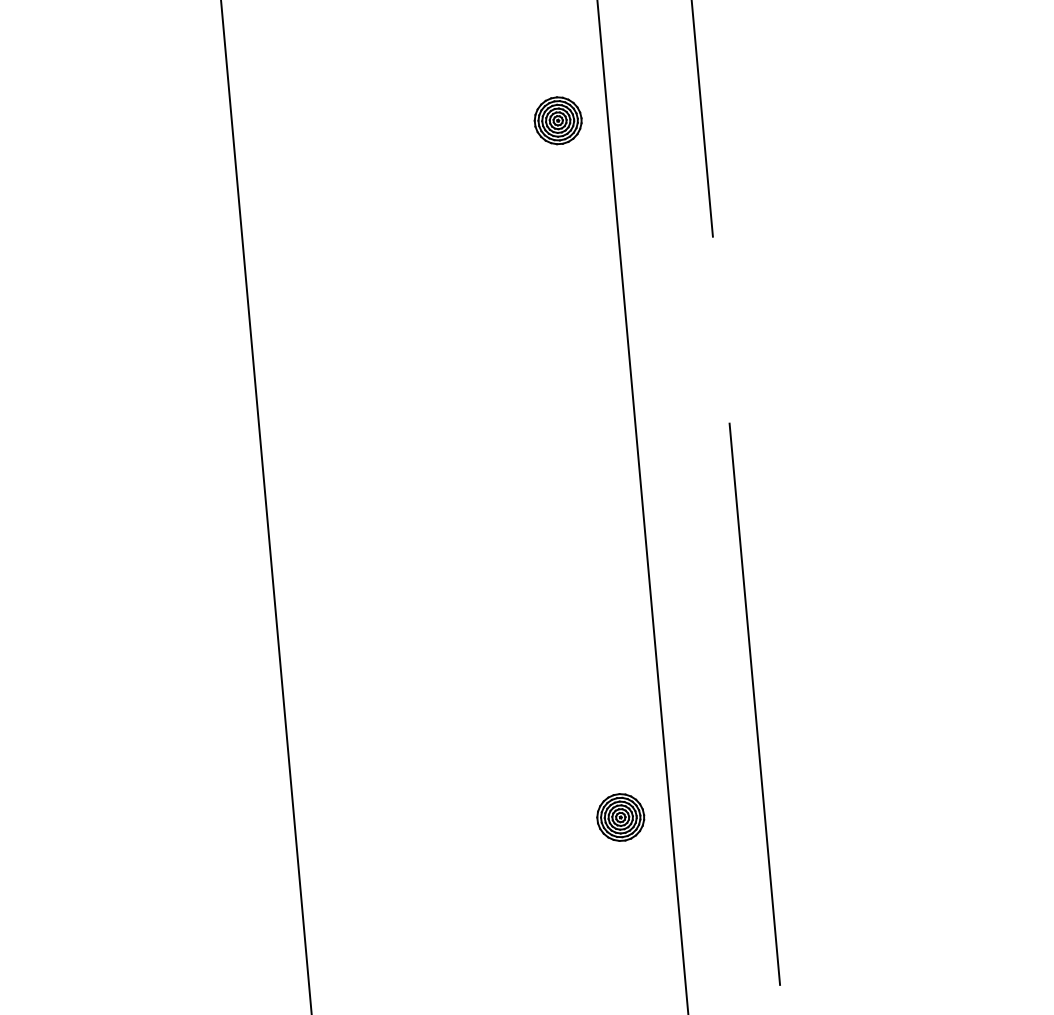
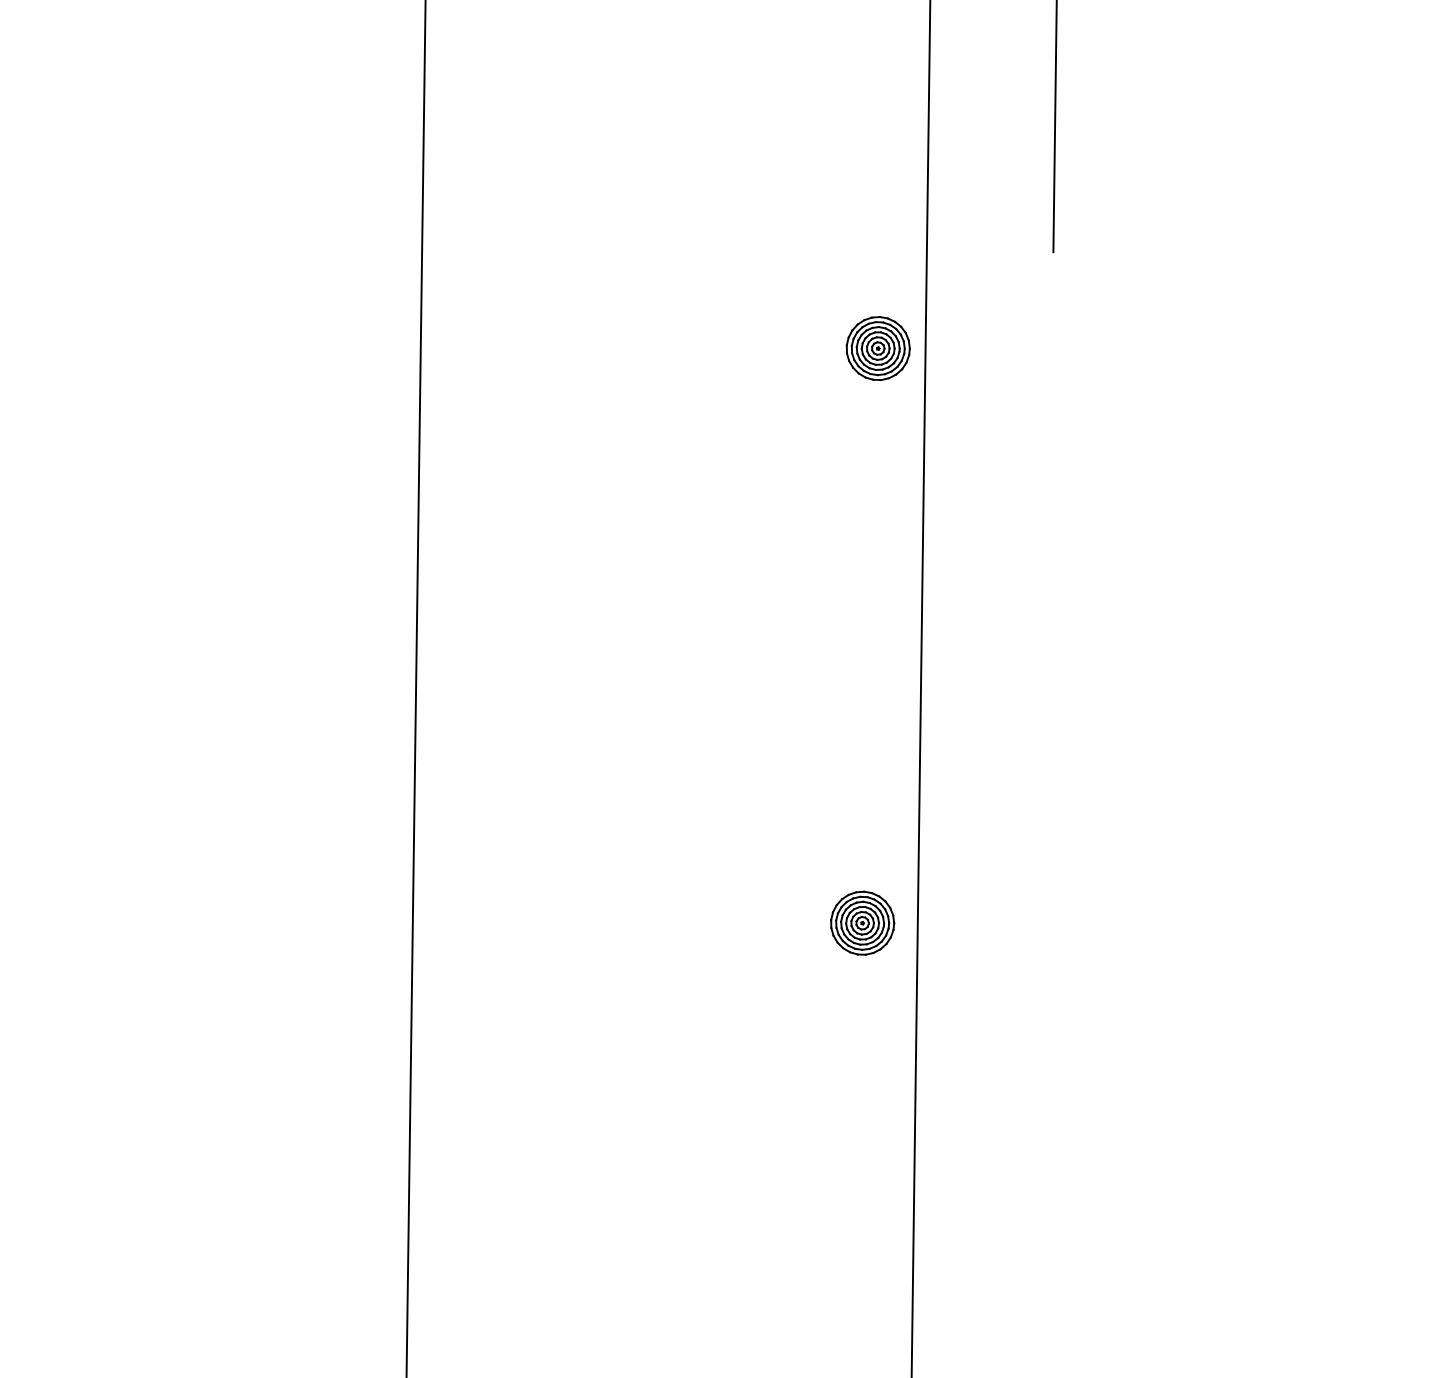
part: (557, 120) -> (877, 348), moved
line: (754, 703) -> (1044, 883), removed
part: (620, 816) -> (862, 922), moved

